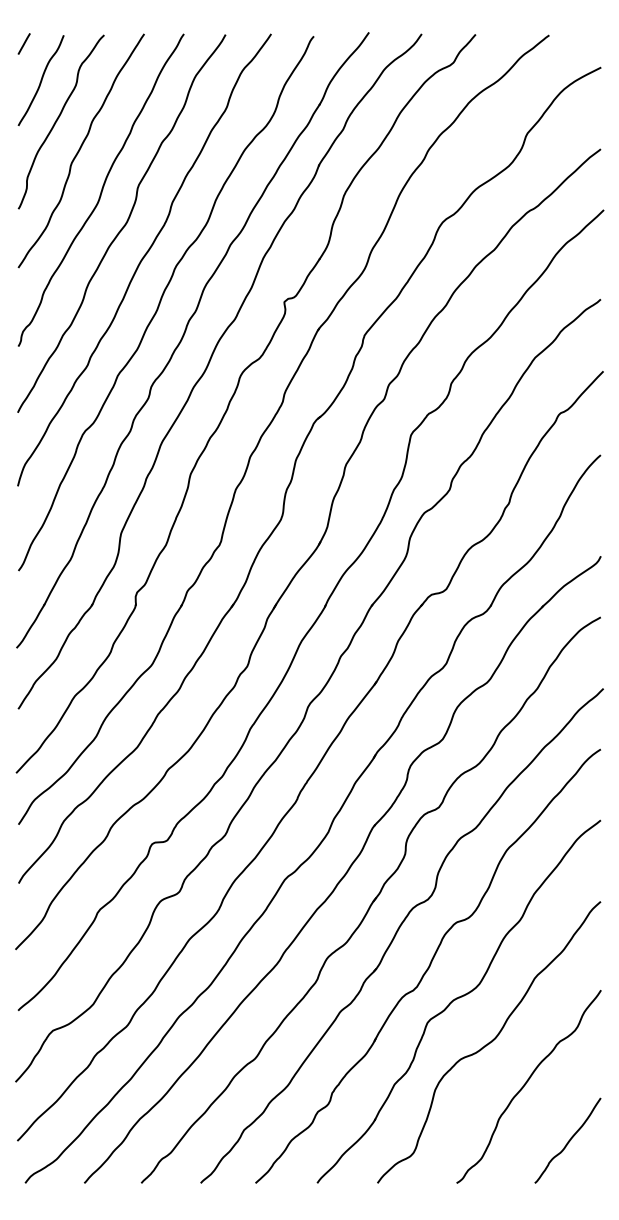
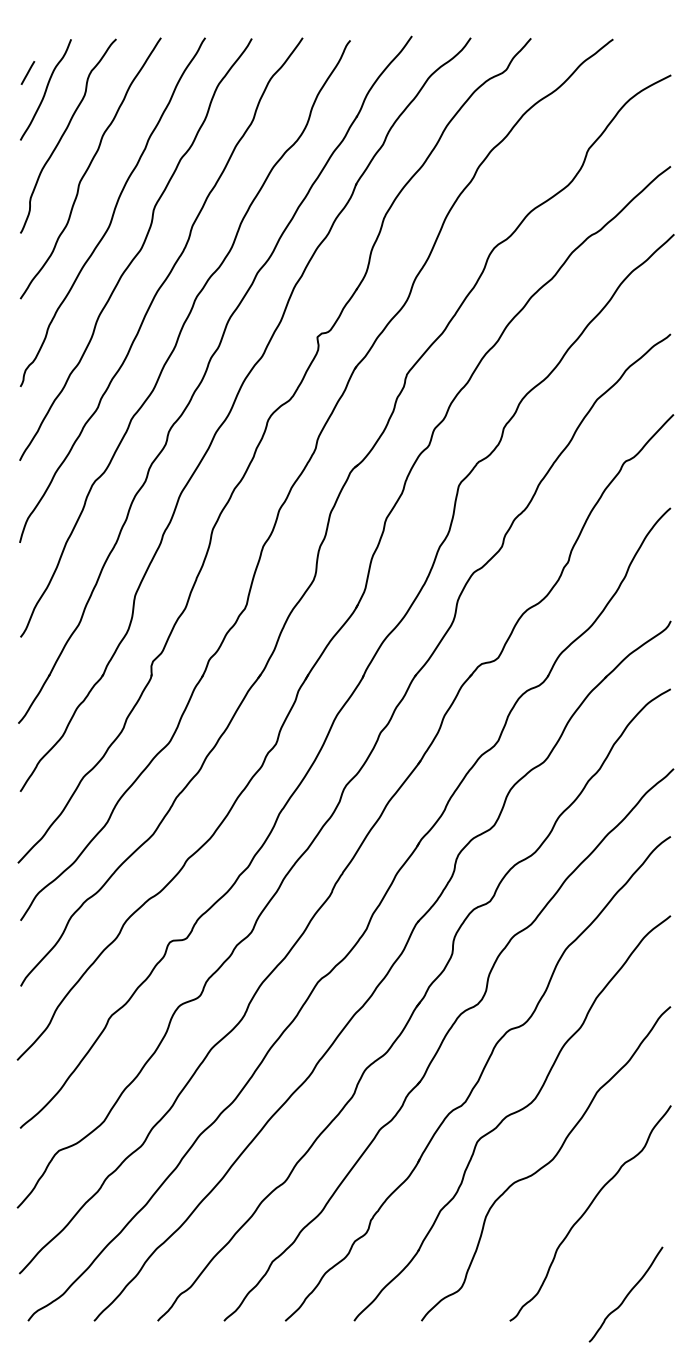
line: (23, 43) -> (27, 72), moved
curve: (568, 1140) -> (626, 1294), moved

